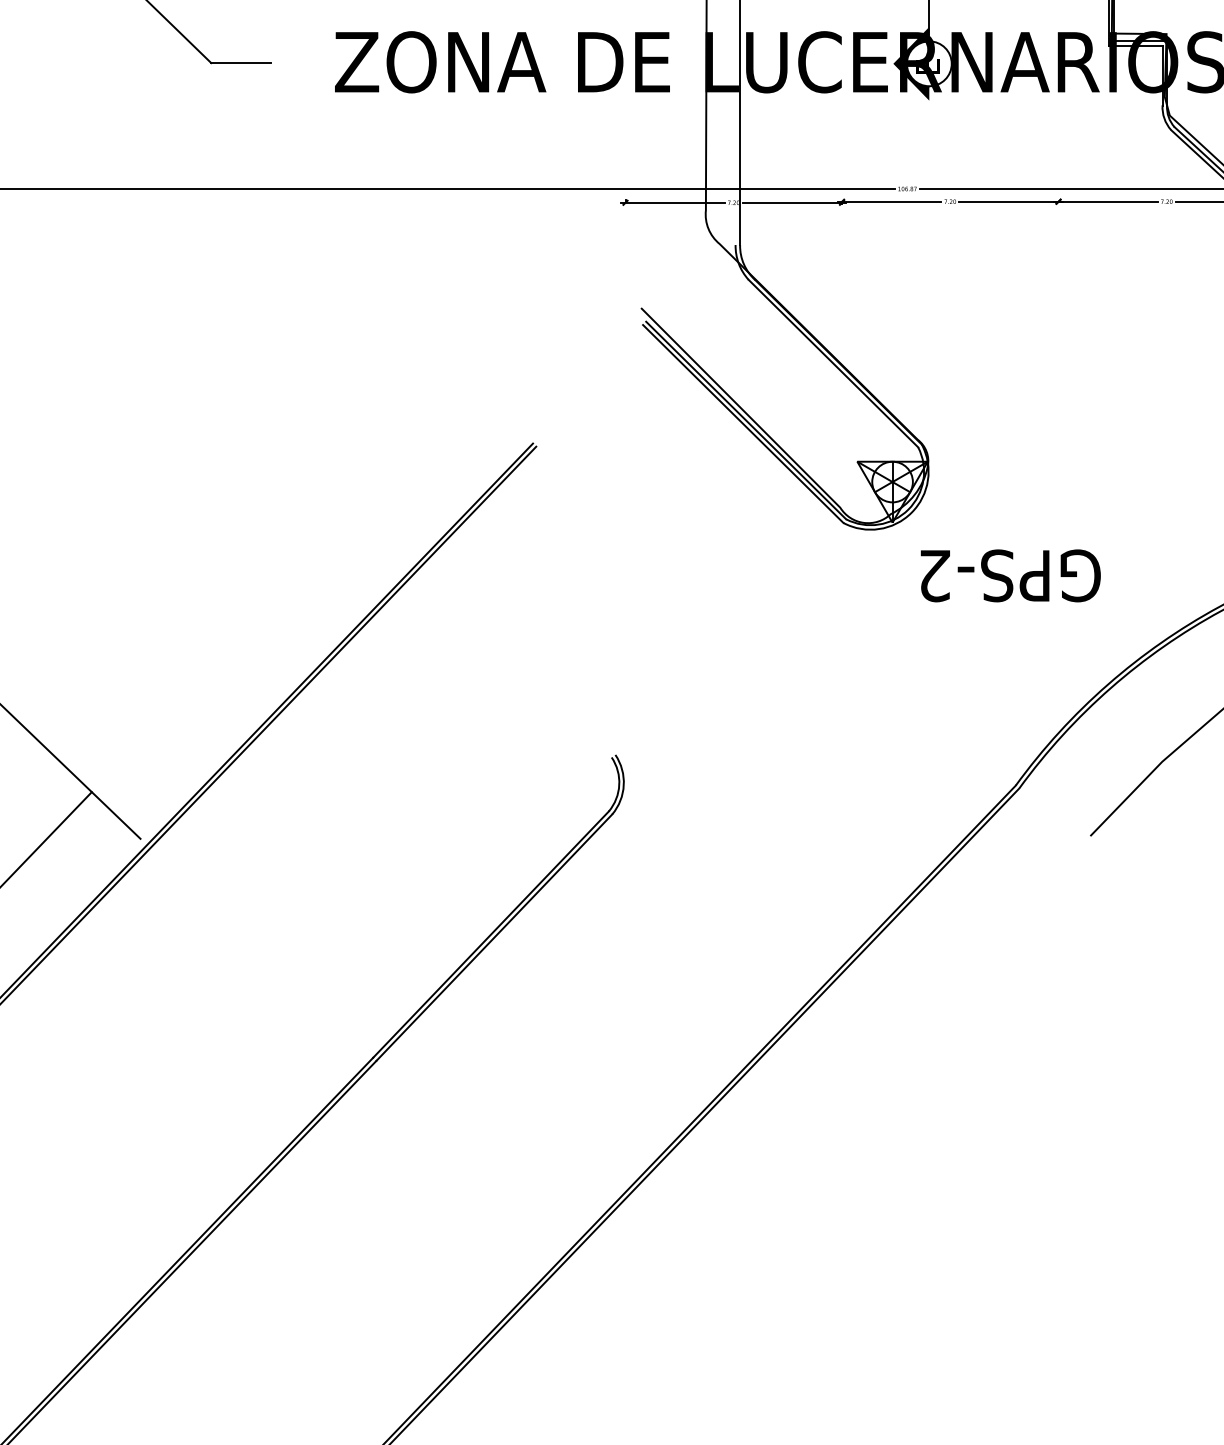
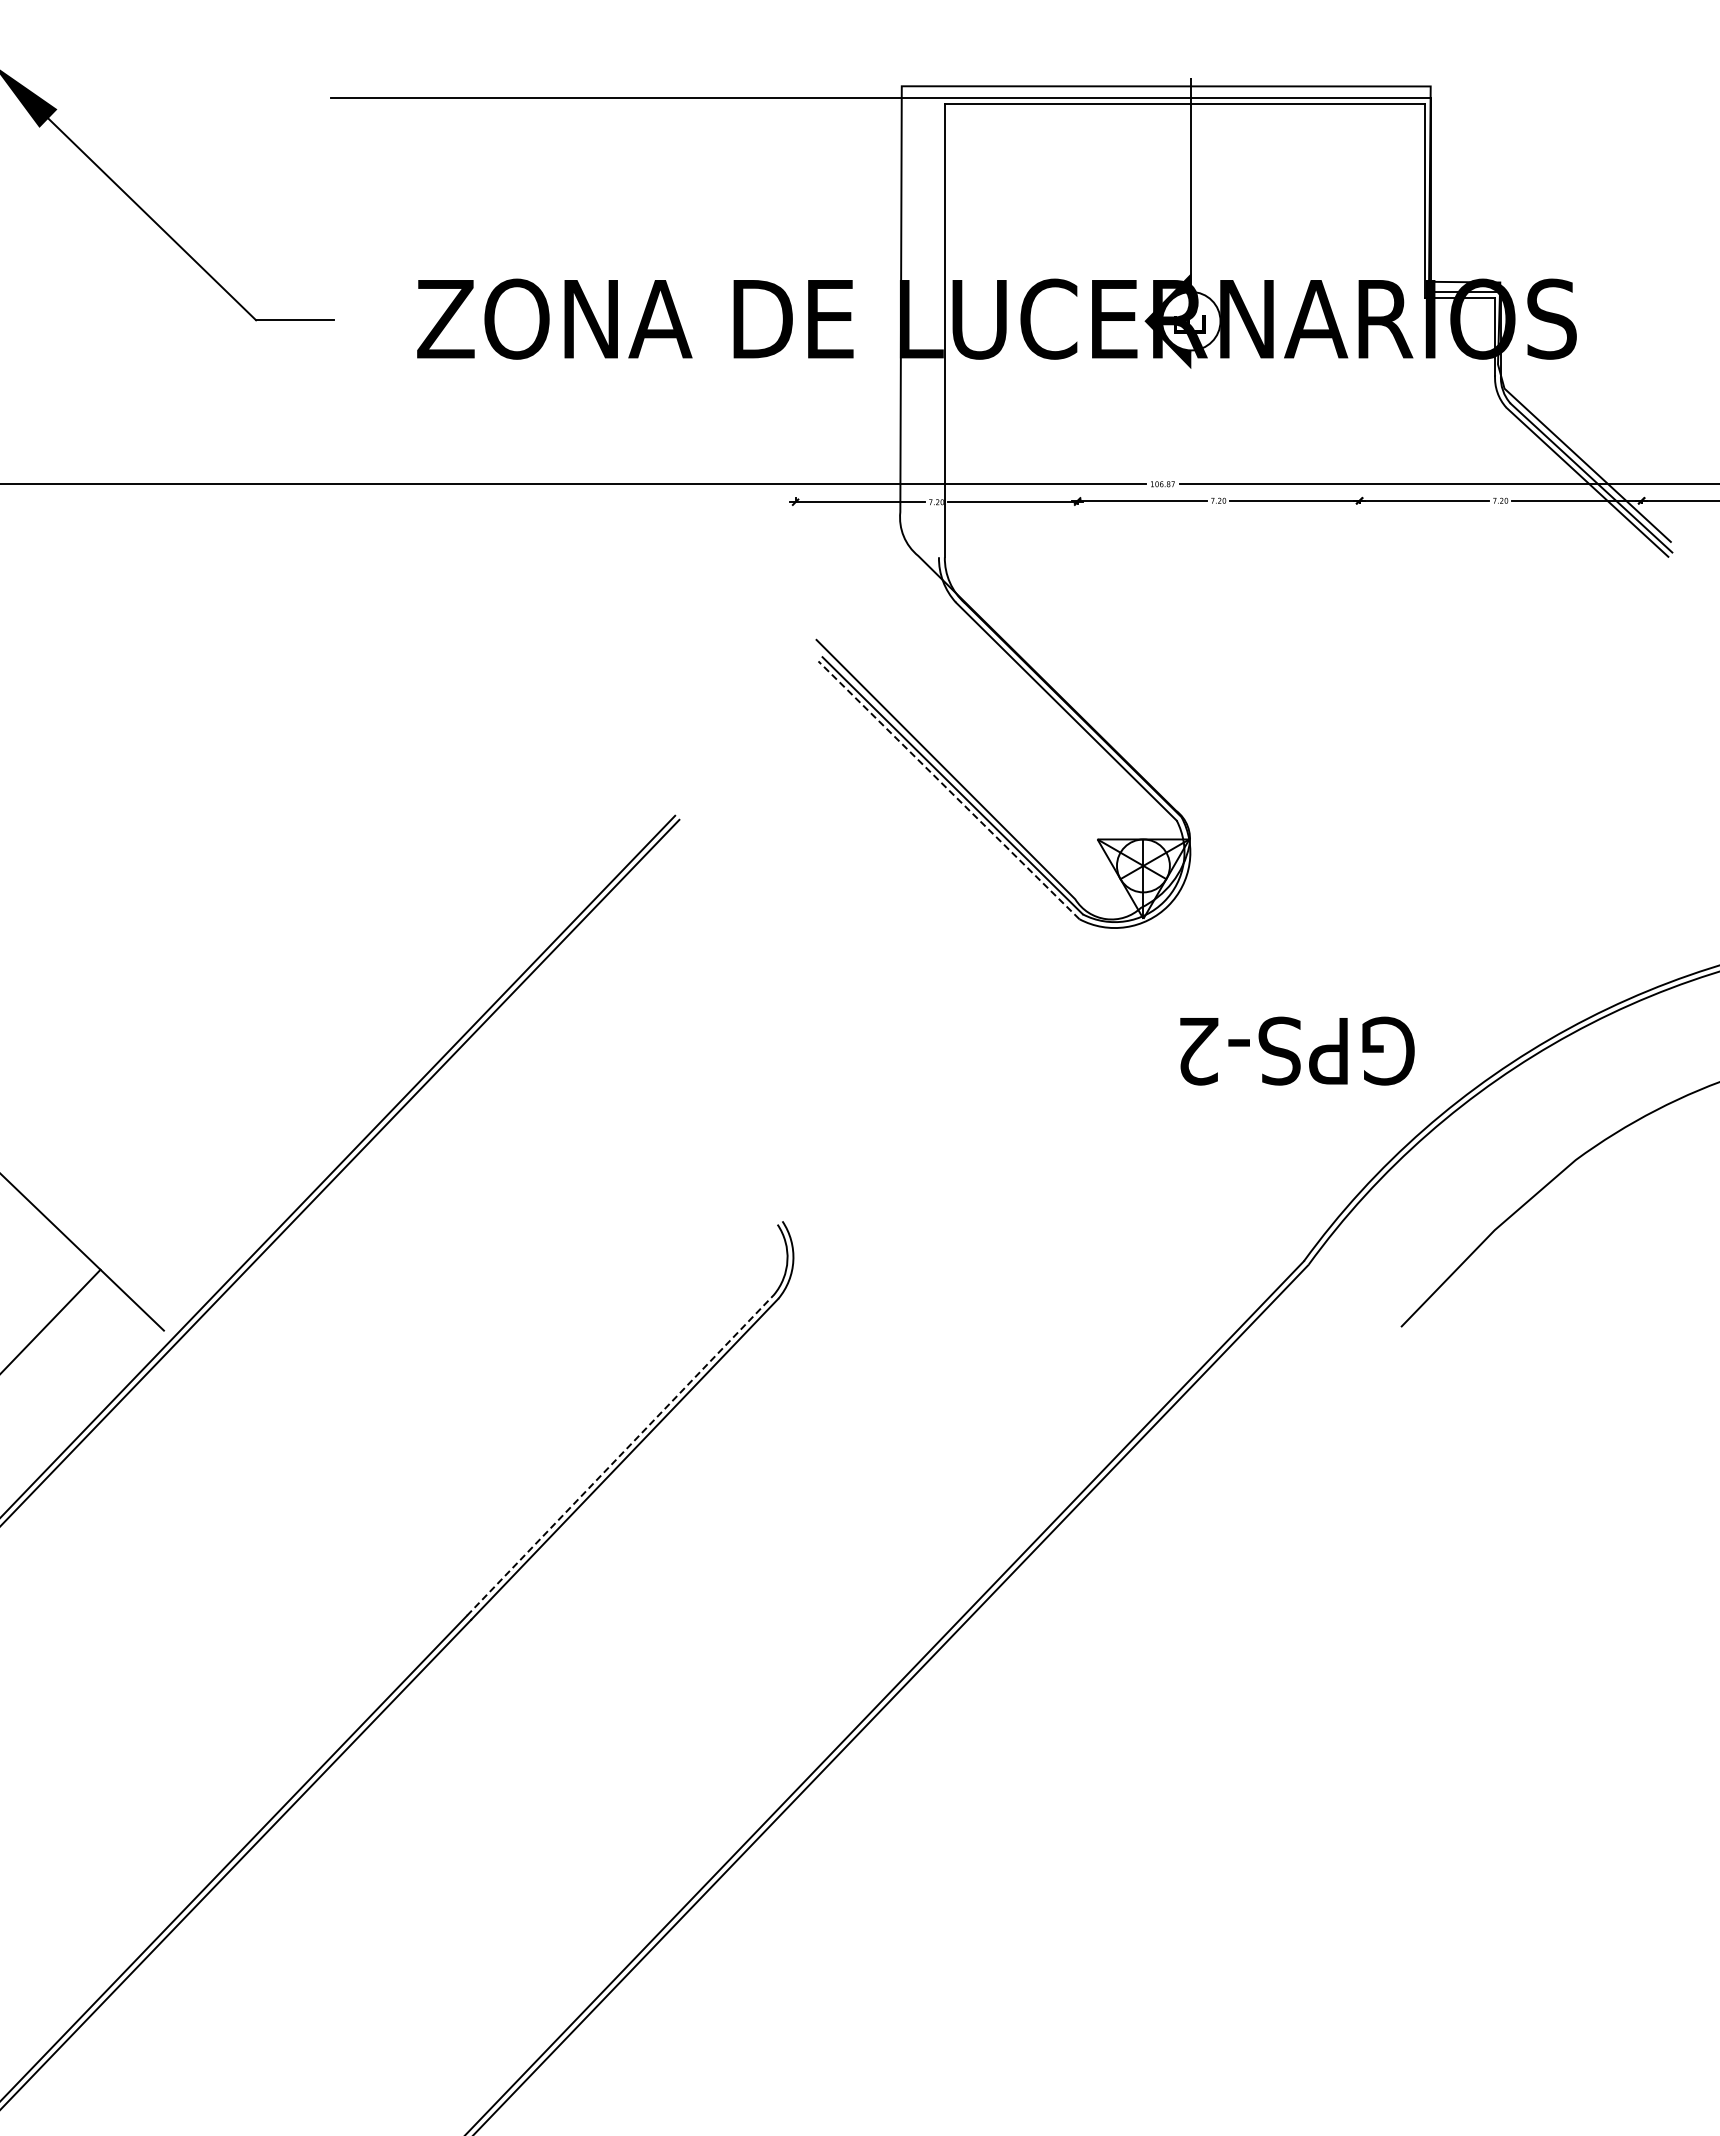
line: (742, 423) -> (948, 789), solid -> dashed
text: (1010, 575) -> (1297, 1050), moved
line: (491, 933) -> (620, 1454), solid -> dashed

